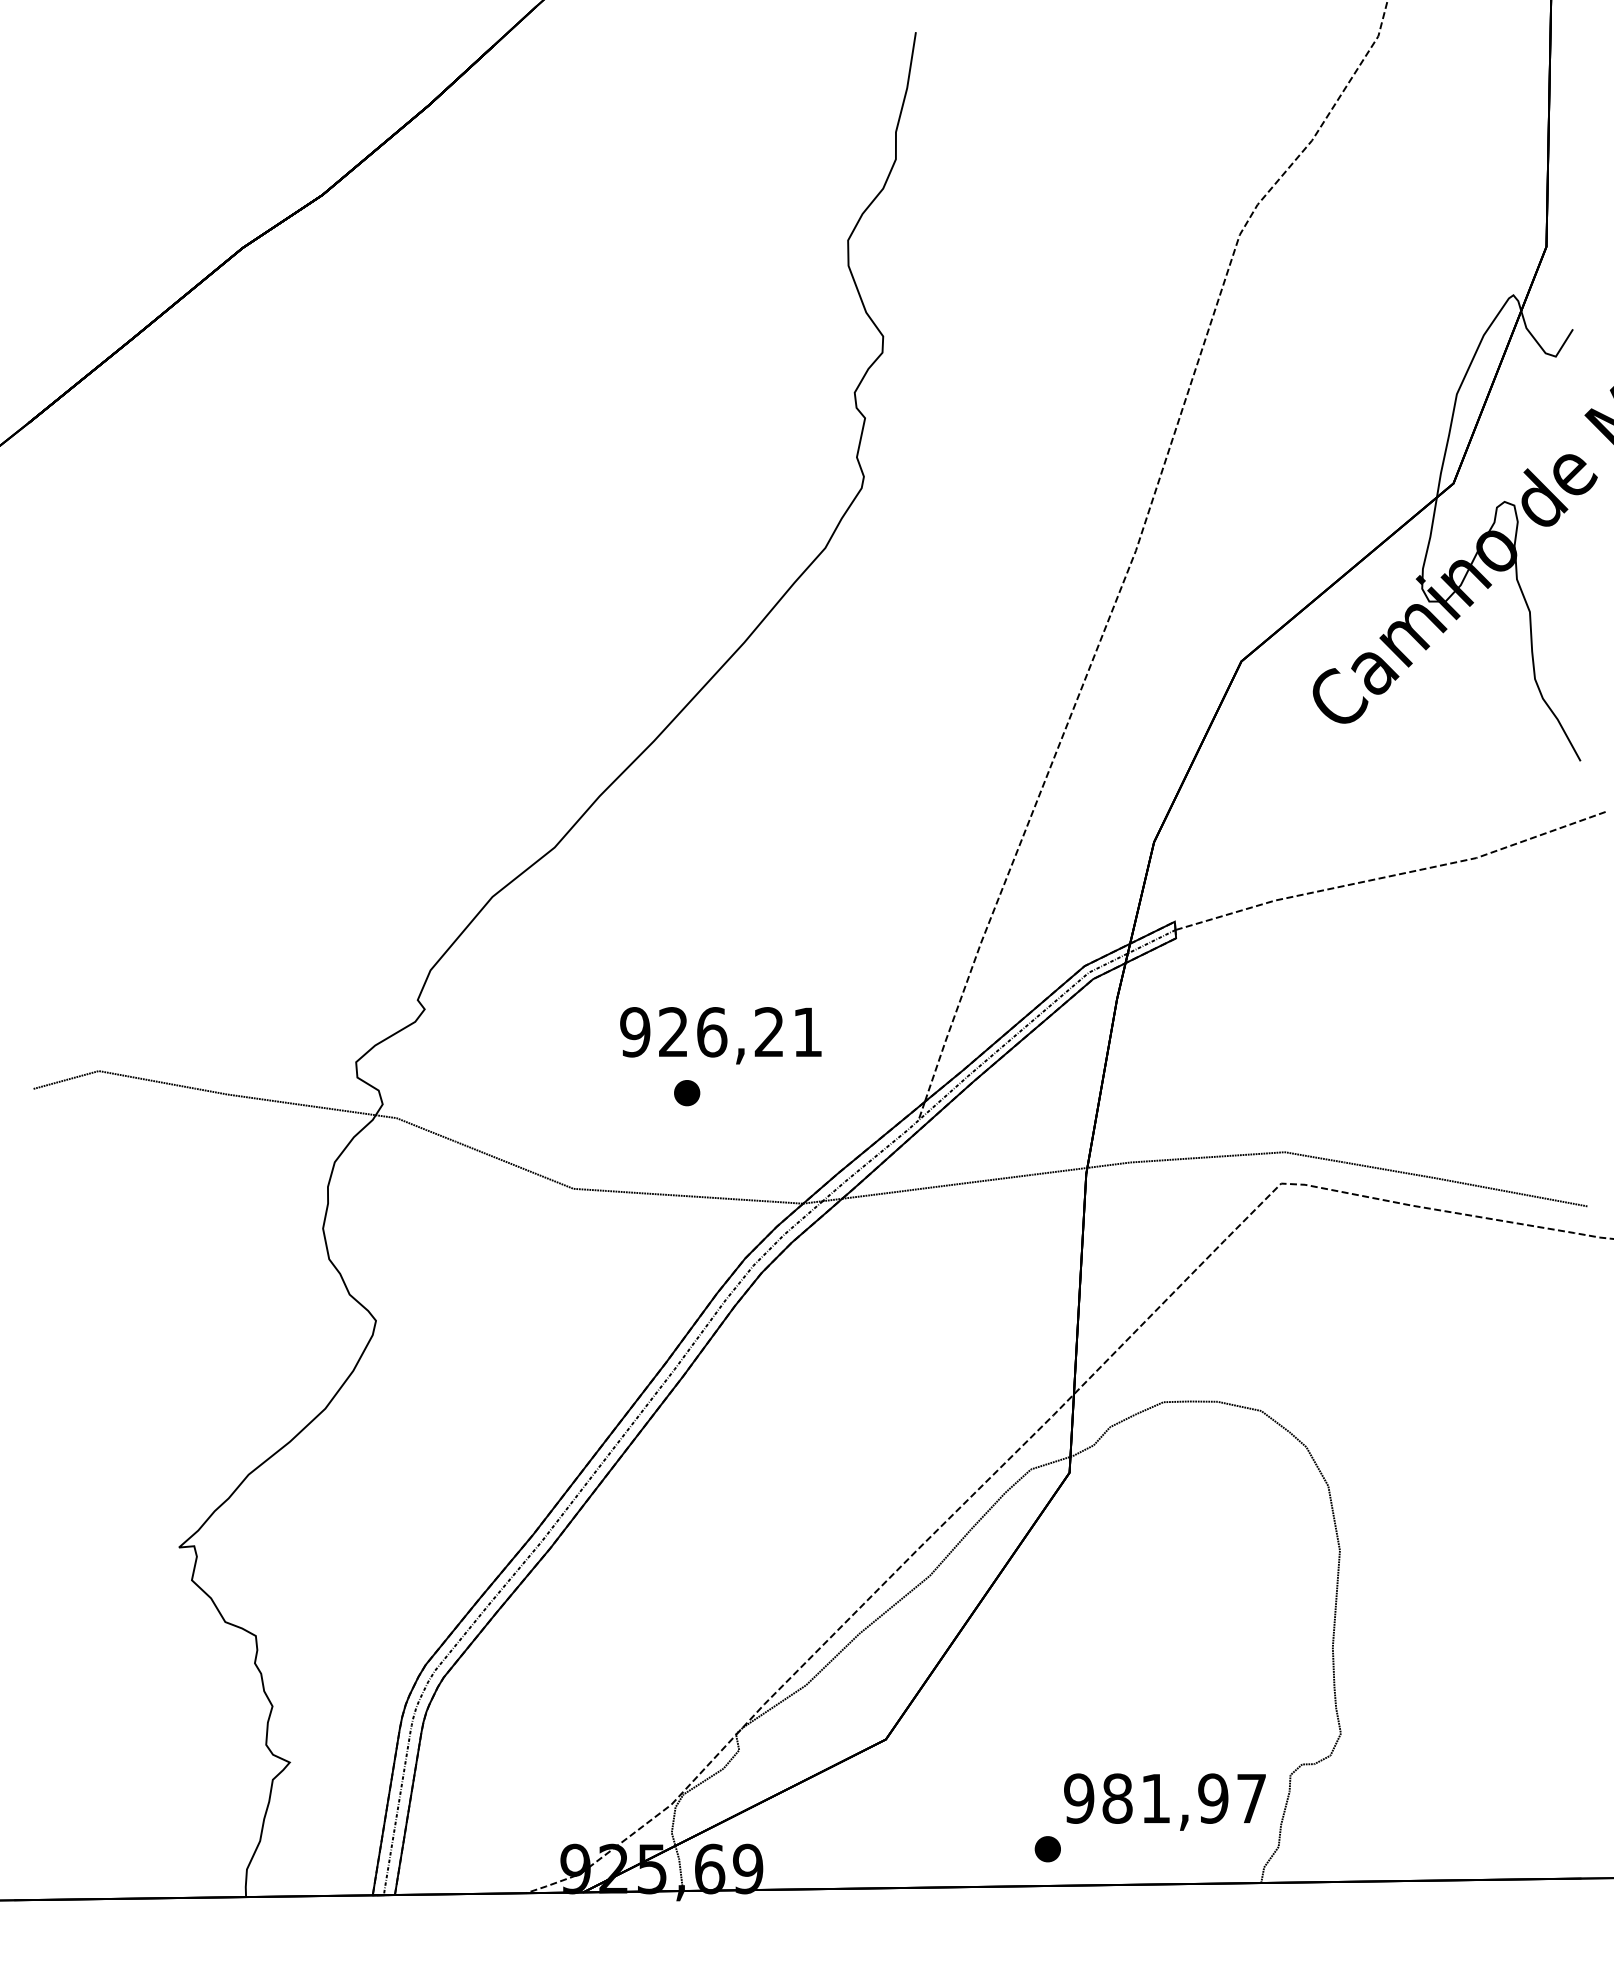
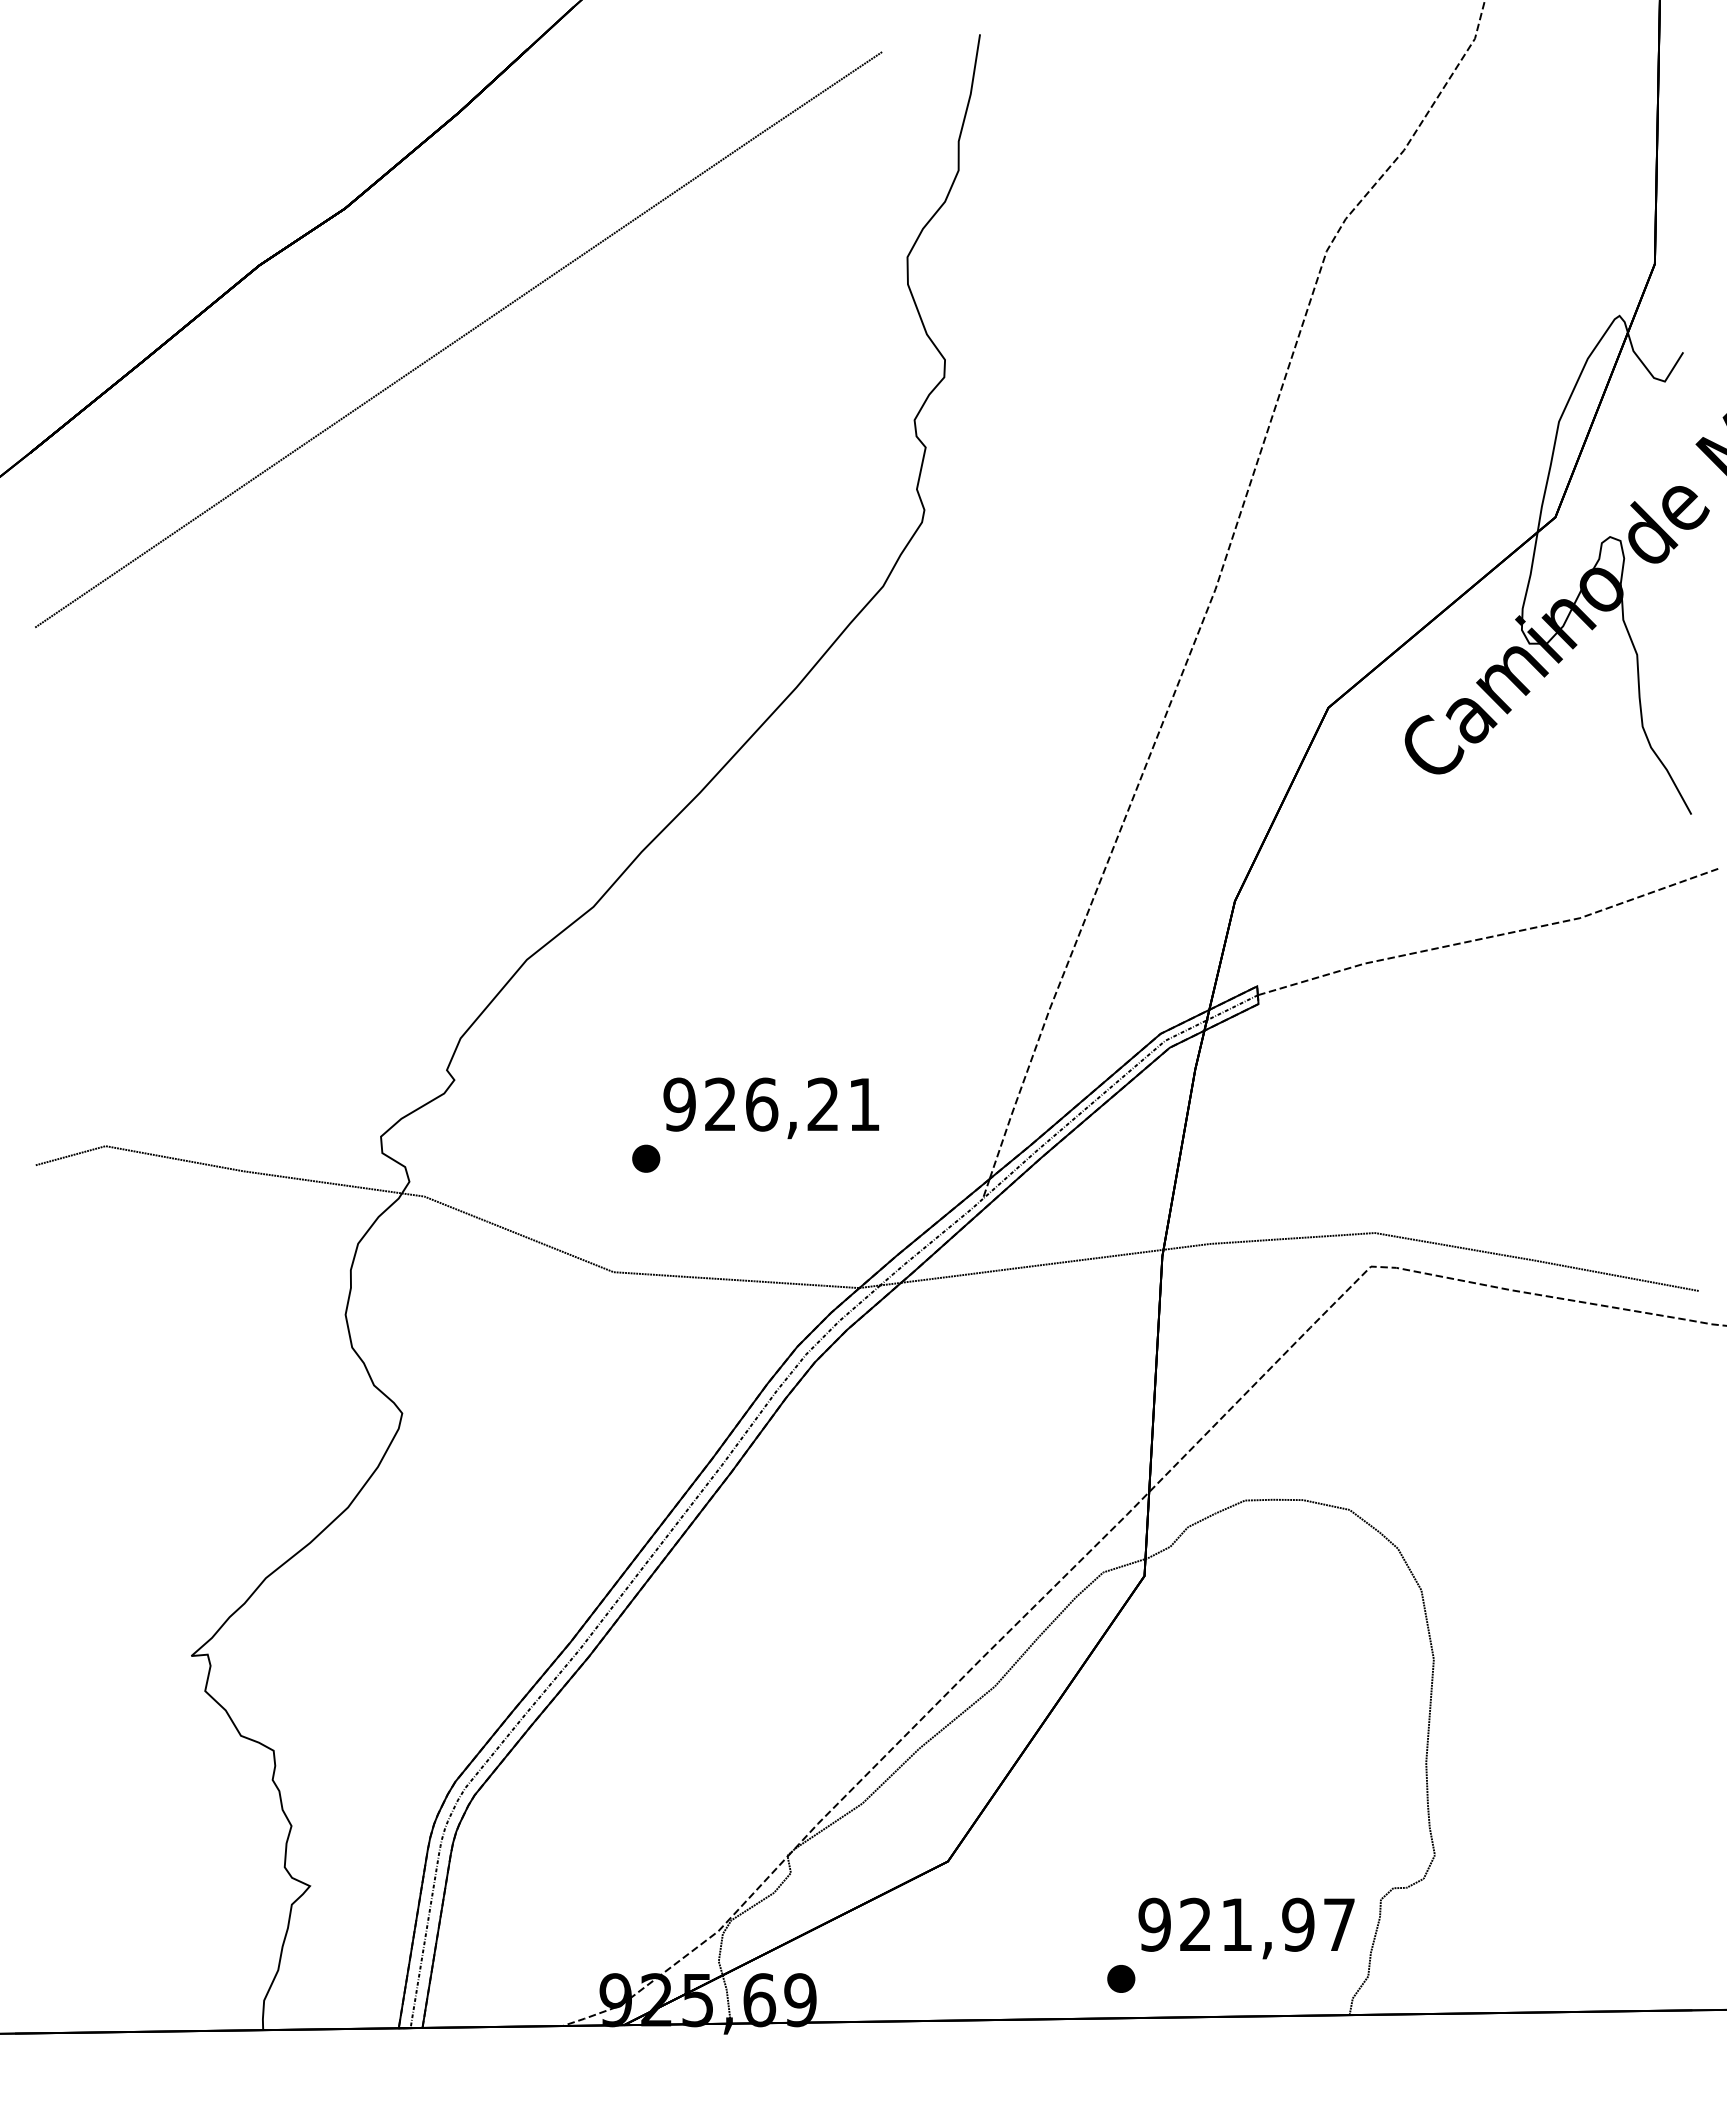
curve: (428, 317) -> (458, 339), added
part: (687, 1092) -> (646, 1158), moved
text: (1117, 1798) -> (1195, 1924), 981,97 -> 921,97

